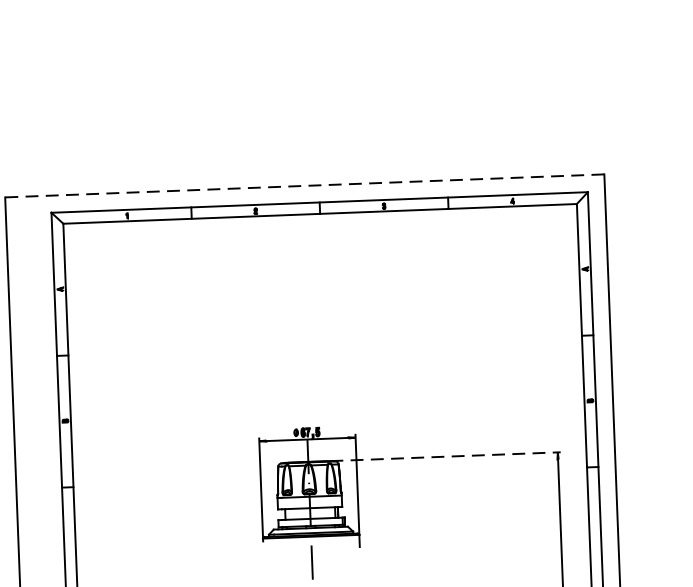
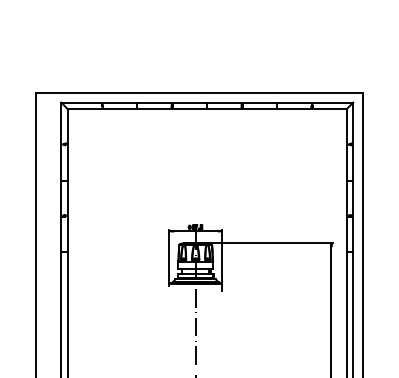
line: (304, 186) -> (199, 93), dashed -> solid
line: (445, 456) -> (270, 243), dashed -> solid

